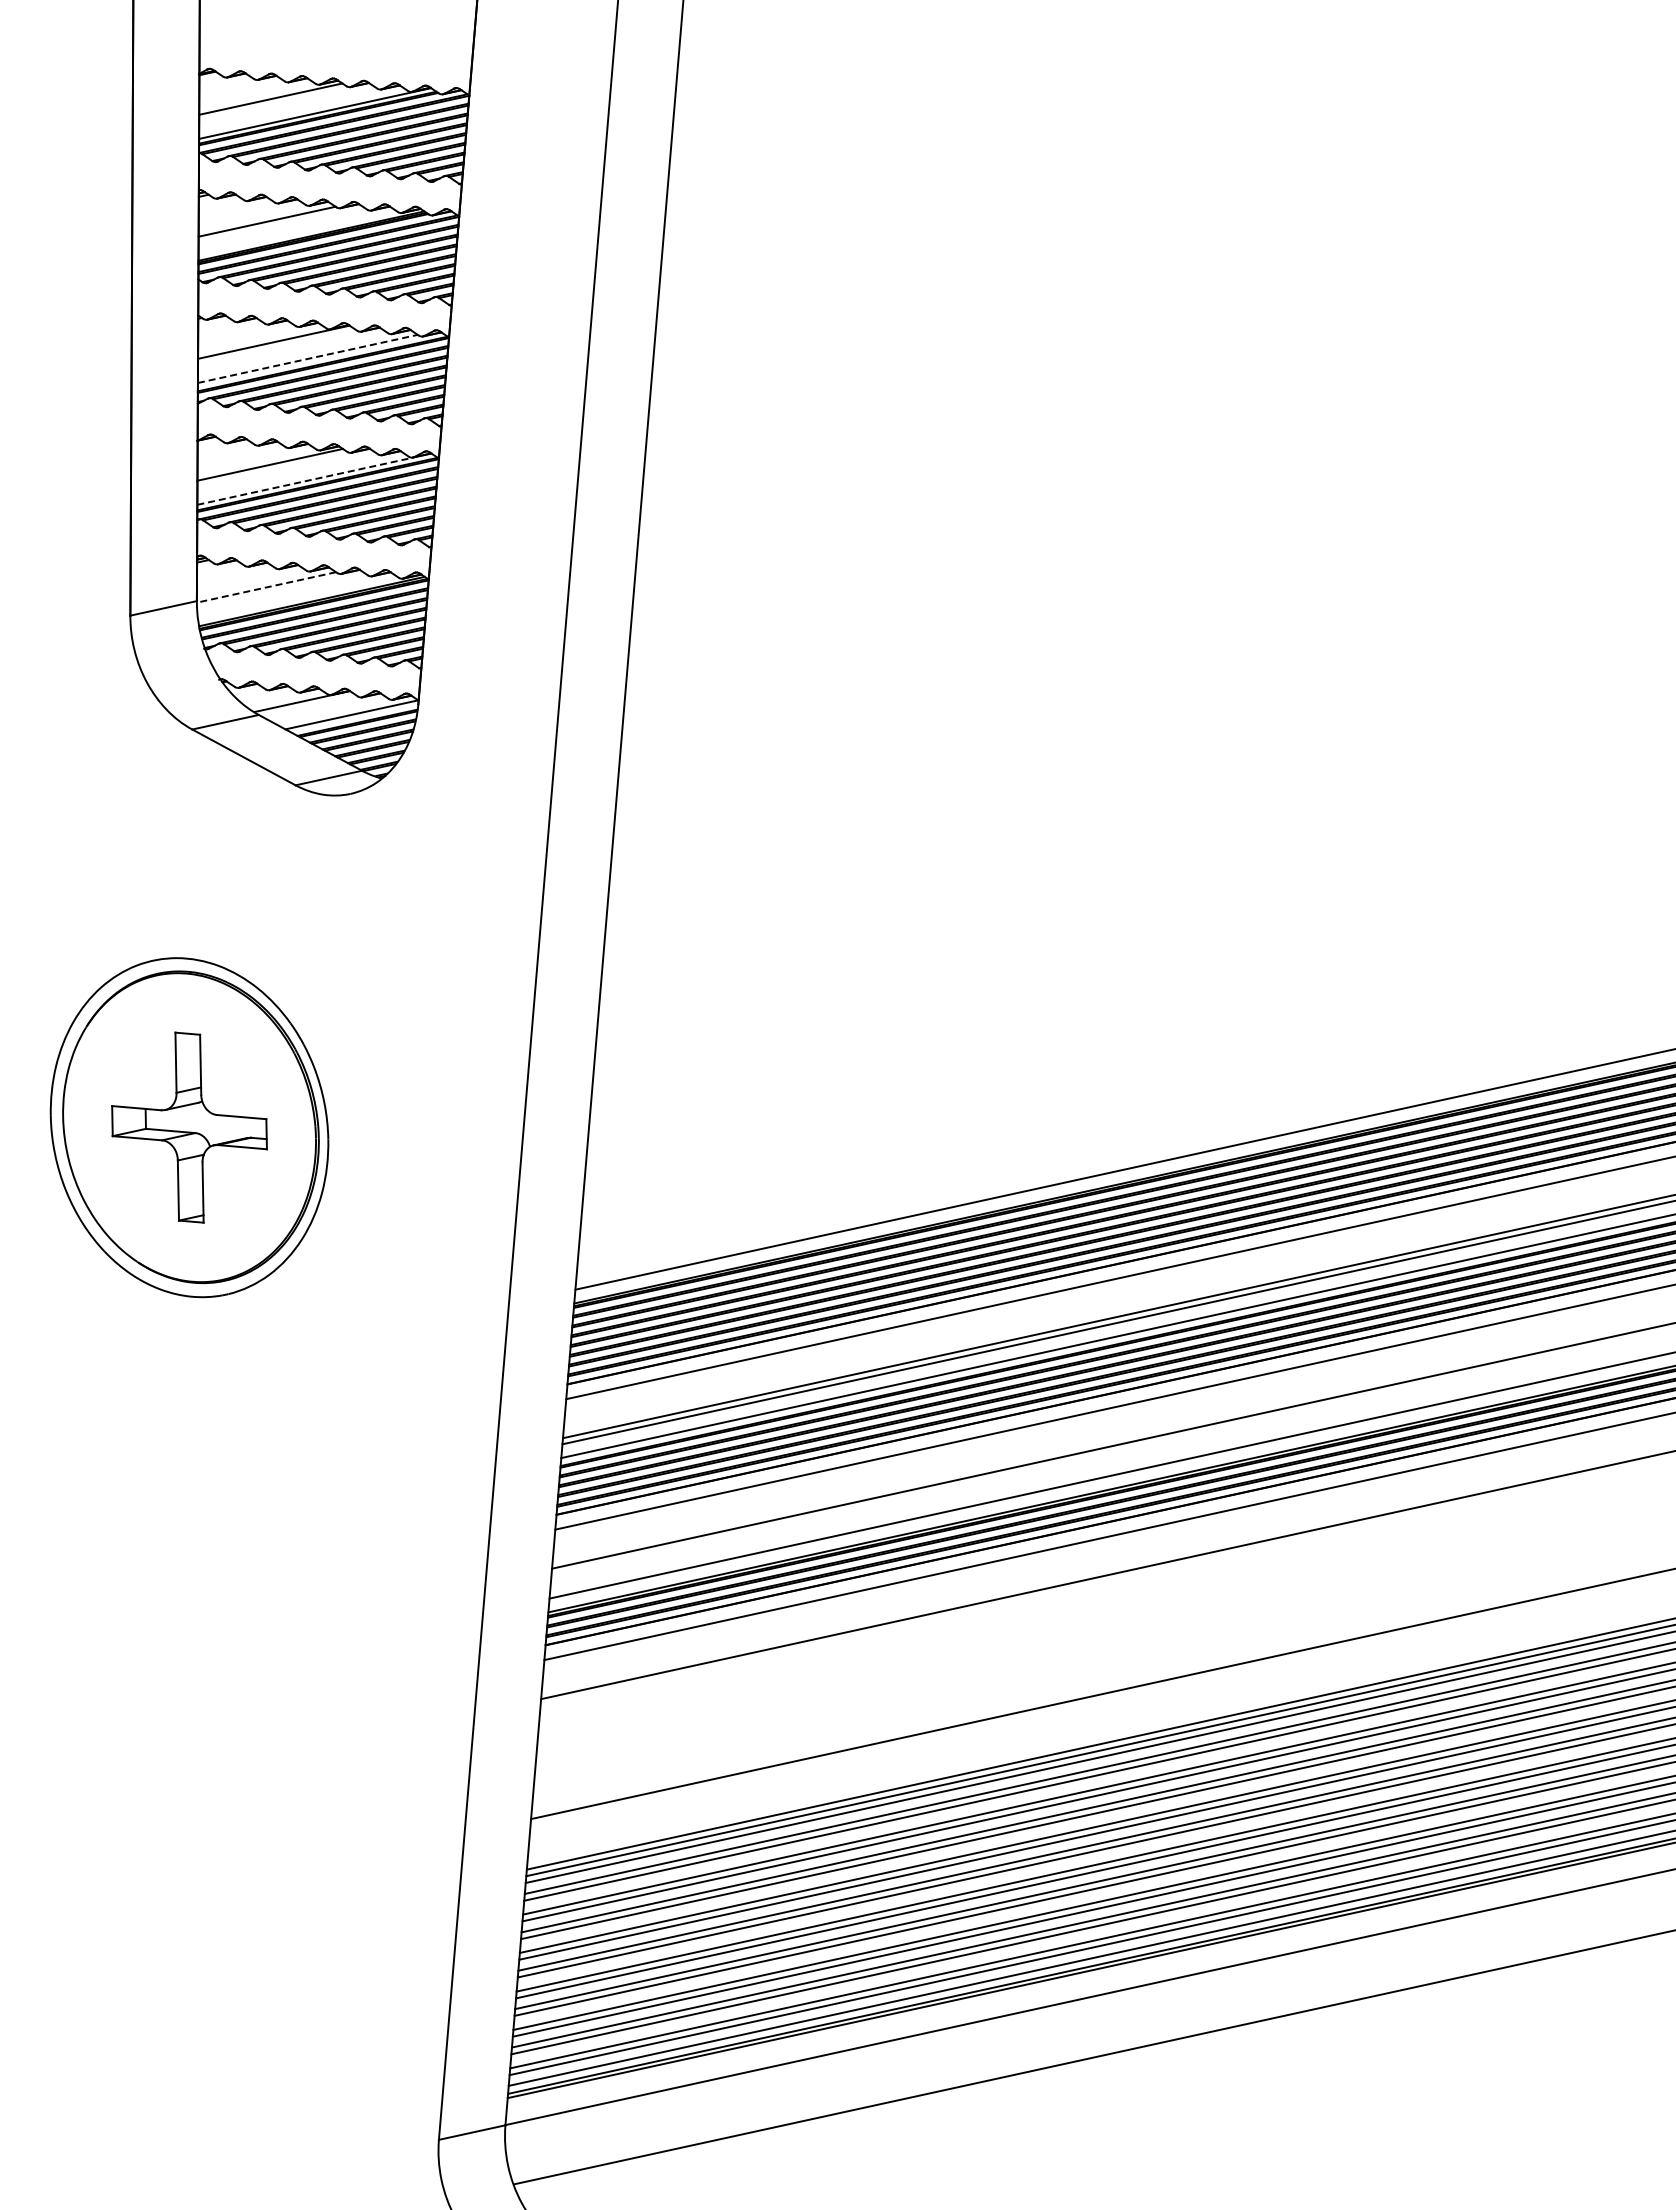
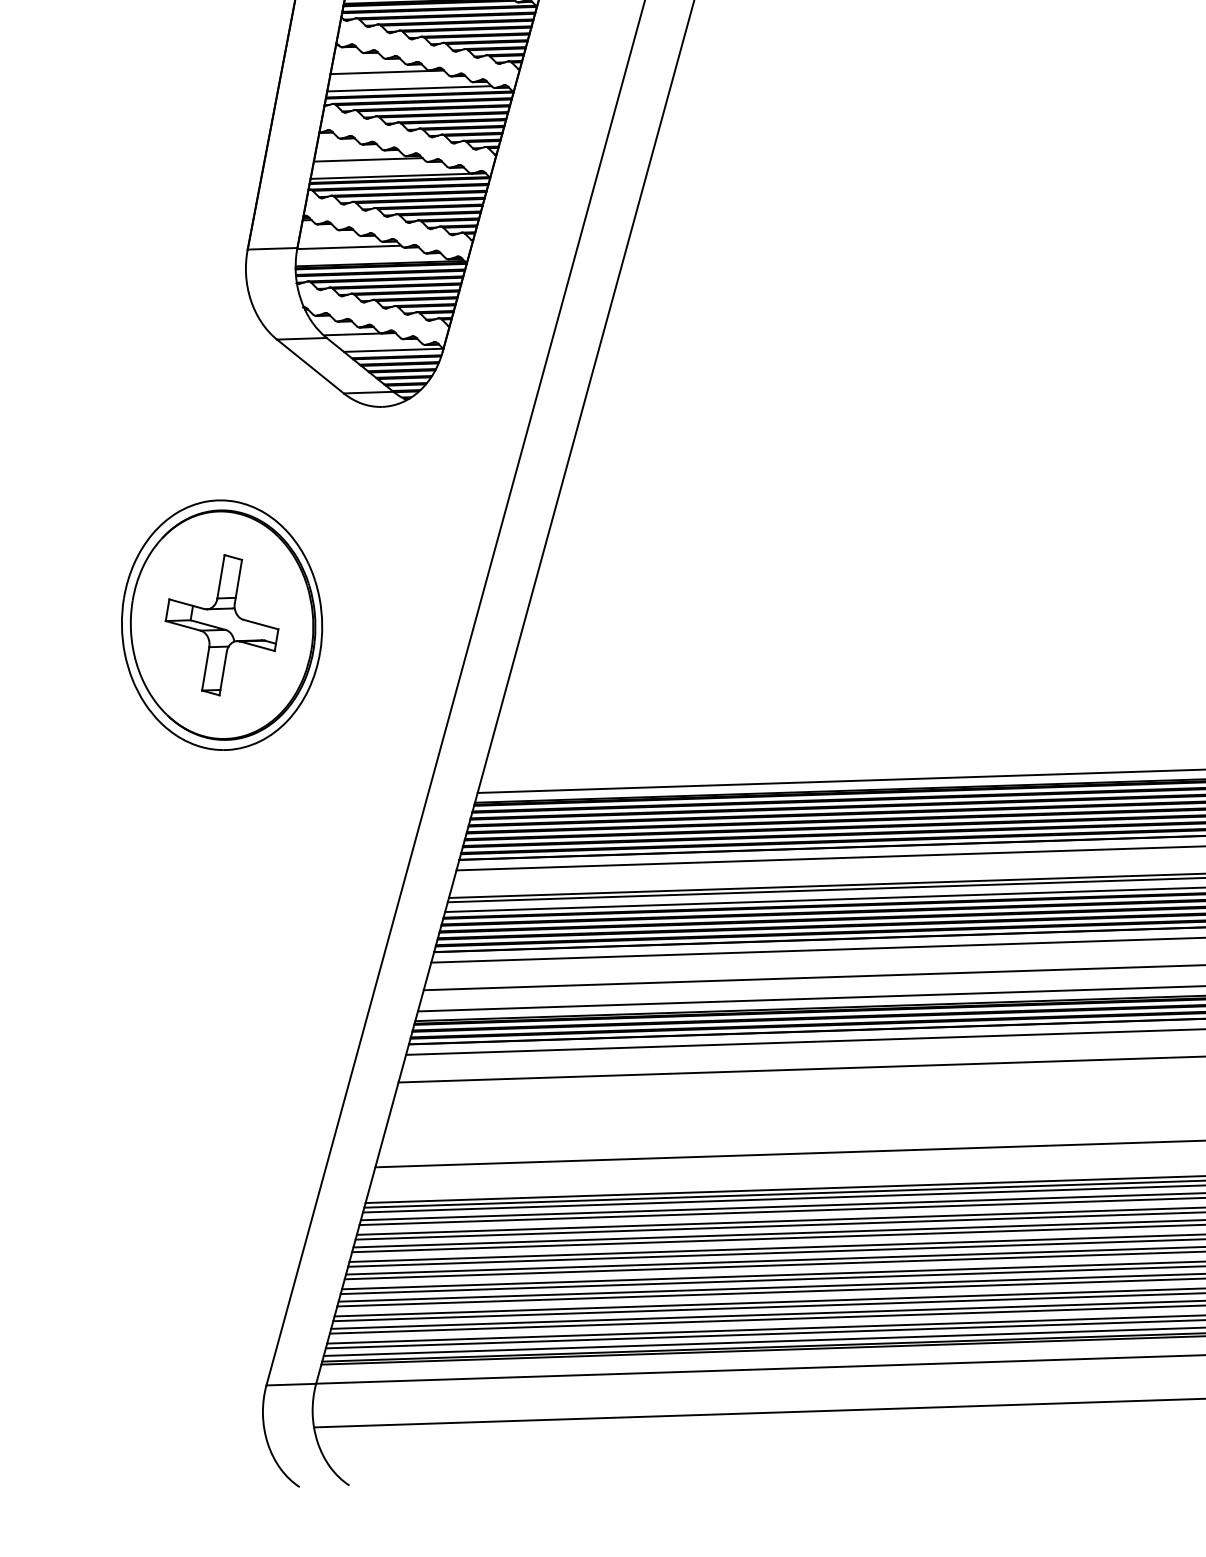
line: (307, 358) -> (409, 88), dashed -> solid
line: (305, 481) -> (391, 176), dashed -> solid
line: (266, 587) -> (349, 247), dashed -> solid

